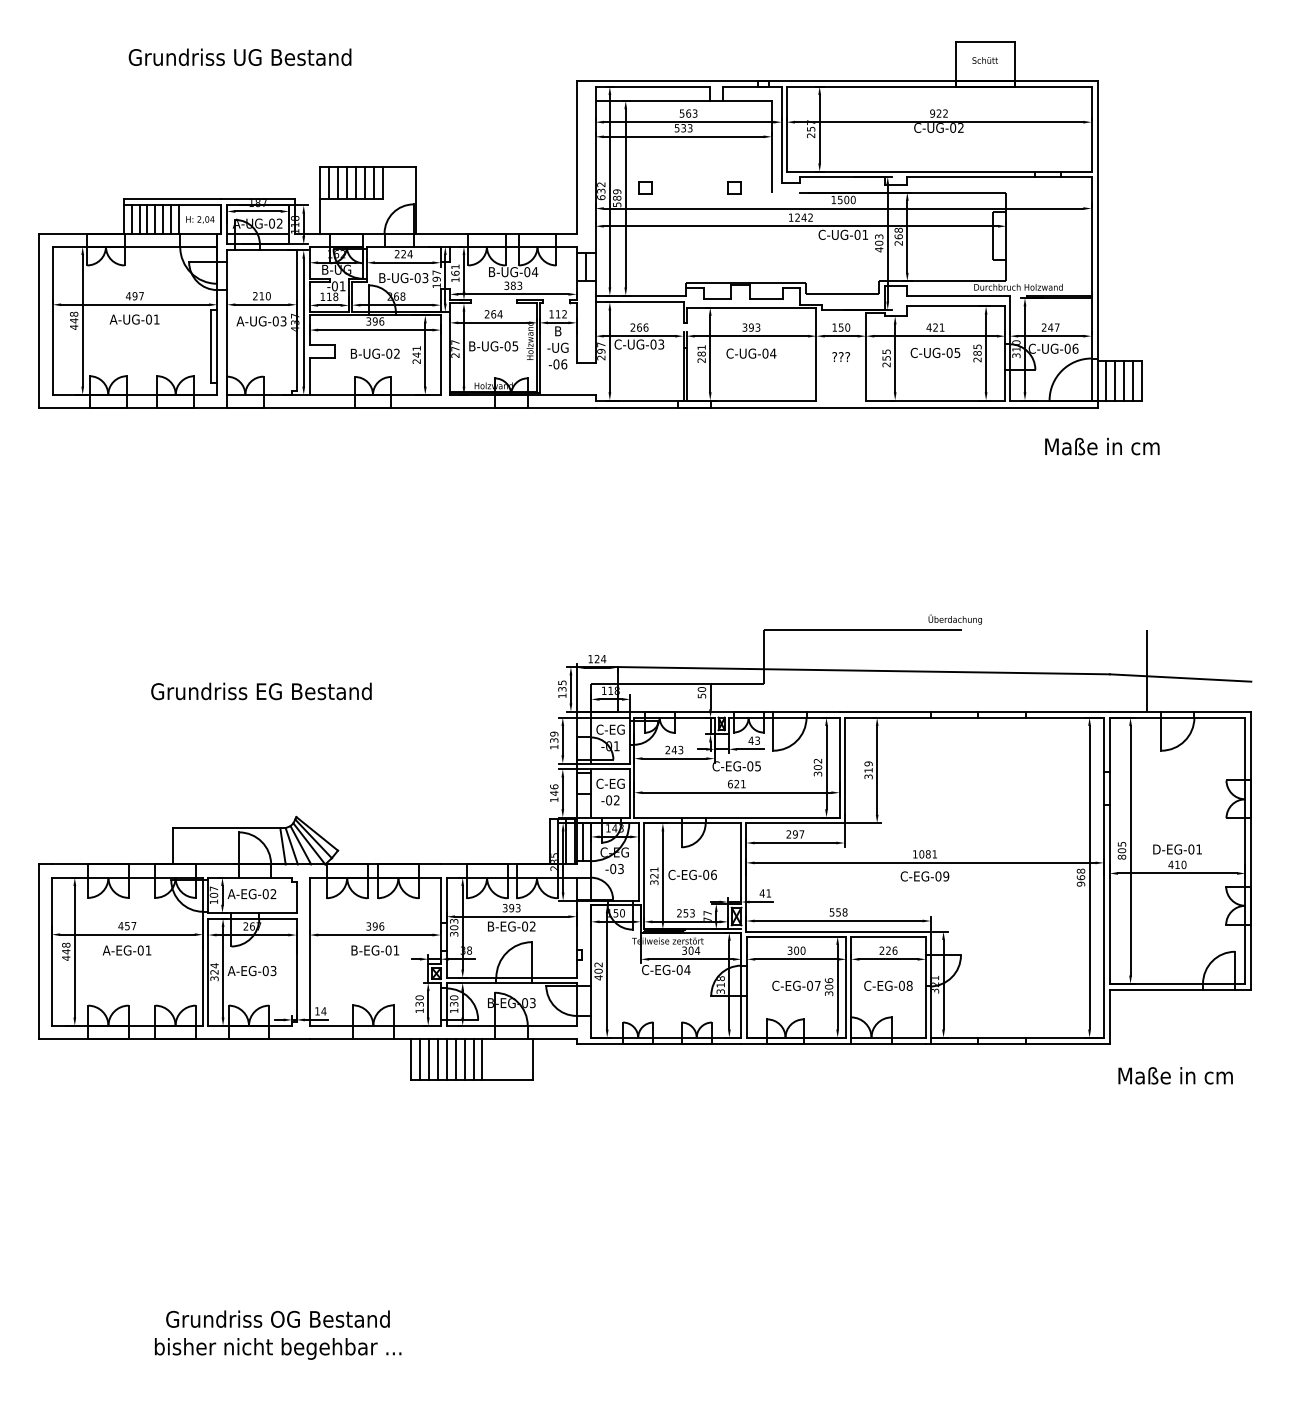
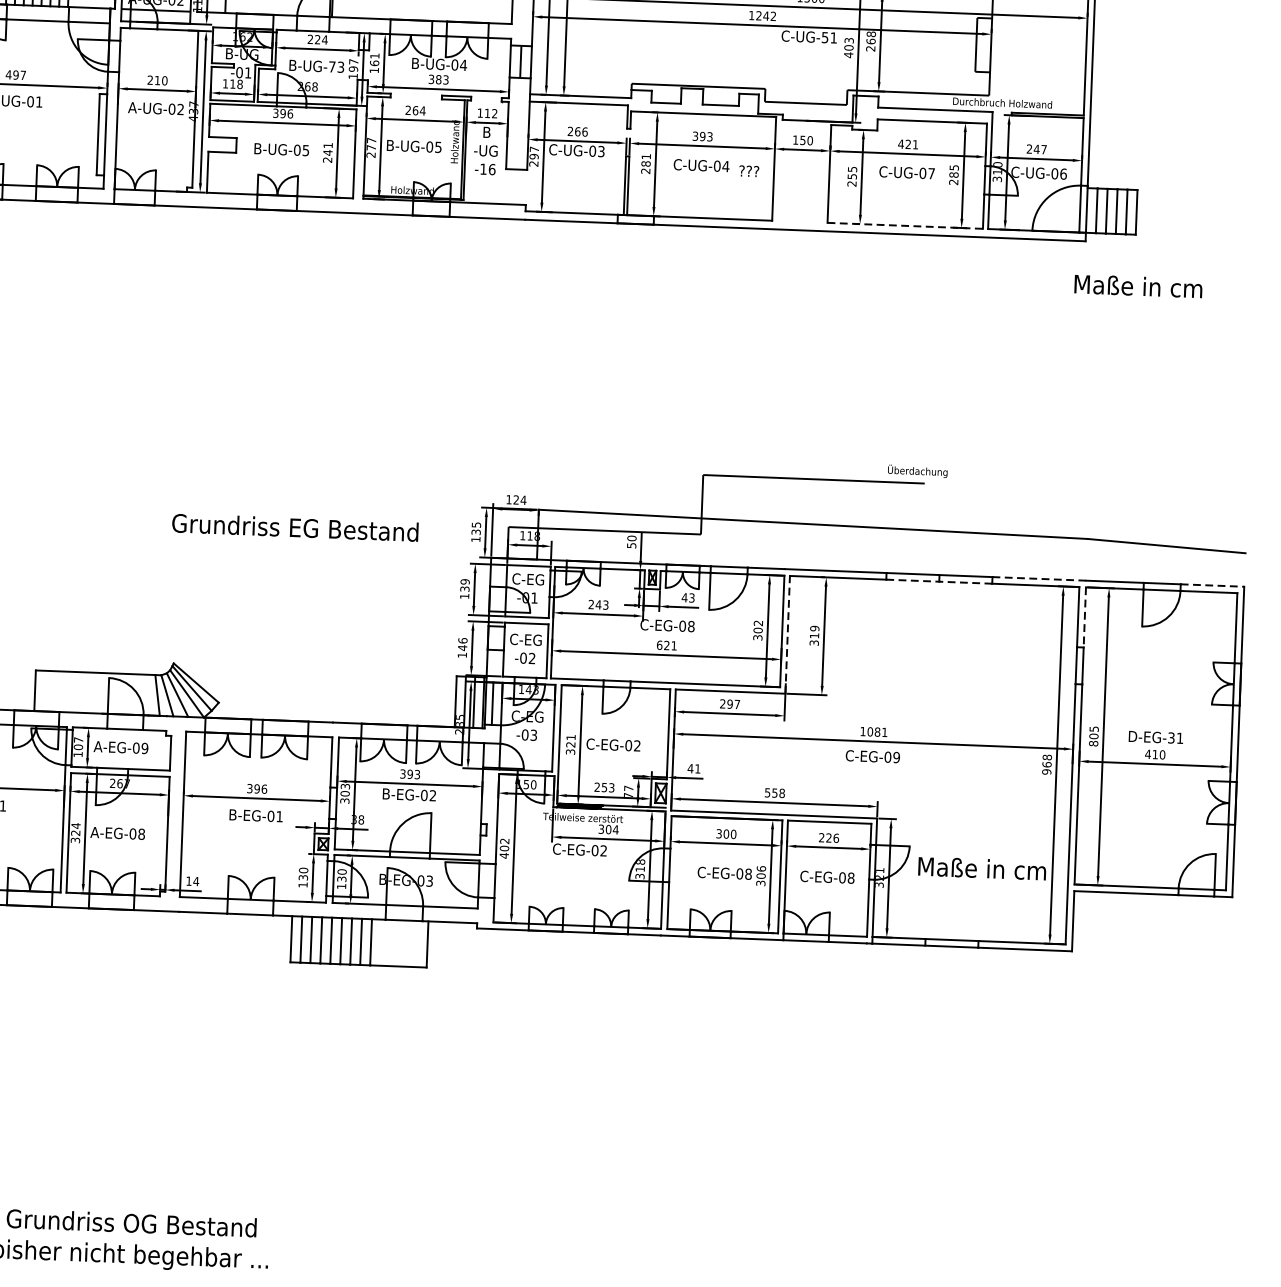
text: (857, 234) -> (825, 37), C-UG-01 -> C-UG-51
text: (417, 278) -> (332, 67), B-UG-03 -> B-UG-73
text: (283, 321) -> (180, 109), A-UG-03 -> A-UG-02
text: (396, 353) -> (305, 150), B-UG-02 -> B-UG-05
text: (957, 353) -> (931, 174), C-UG-05 -> C-UG-07
text: (840, 356) -> (748, 170), moved
text: (556, 364) -> (483, 169), -06 -> -16
line: (935, 400) -> (905, 225), solid -> dashed
text: (1102, 446) -> (1138, 286), moved
line: (1147, 670) -> (1130, 536), removed
text: (261, 691) -> (295, 527), moved
line: (1067, 711) -> (1039, 578), solid -> dashed
line: (1223, 711) -> (1213, 585), solid -> dashed
line: (978, 717) -> (939, 581), solid -> dashed
line: (1109, 744) -> (1084, 617), solid -> dashed
text: (758, 766) -> (691, 626), C-EG-05 -> C-EG-08
line: (844, 770) -> (787, 634), solid -> dashed
text: (1191, 849) -> (1171, 738), D-EG-01 -> D-EG-31
text: (713, 874) -> (636, 745), C-EG-06 -> C-EG-02
text: (273, 894) -> (144, 748), A-EG-02 -> A-EG-09
text: (687, 969) -> (603, 850), C-EG-04 -> C-EG-02
text: (273, 971) -> (141, 834), A-EG-03 -> A-EG-08
text: (817, 985) -> (748, 873), C-EG-07 -> C-EG-08
text: (1175, 1075) -> (982, 868), moved

